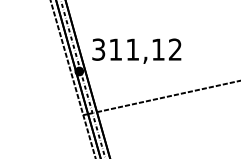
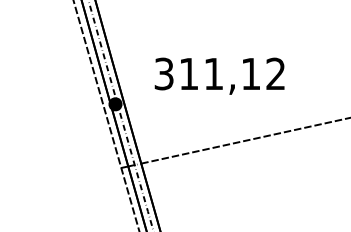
text: (136, 50) -> (219, 75), moved

